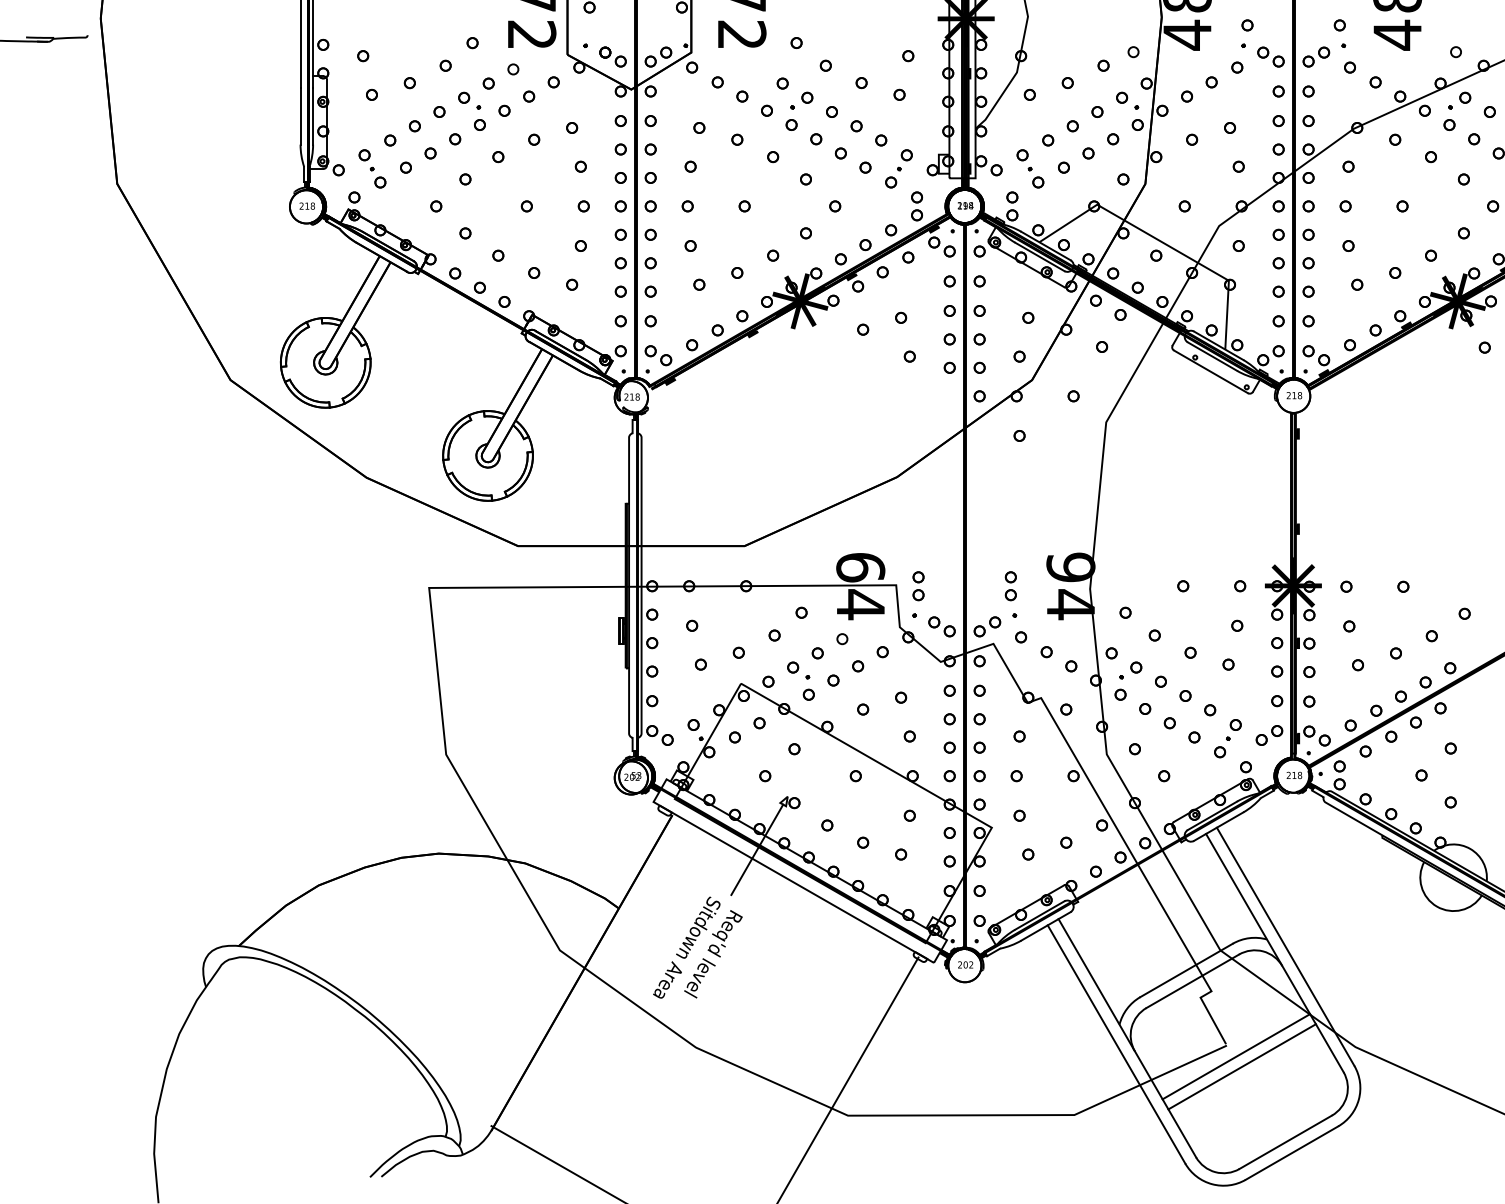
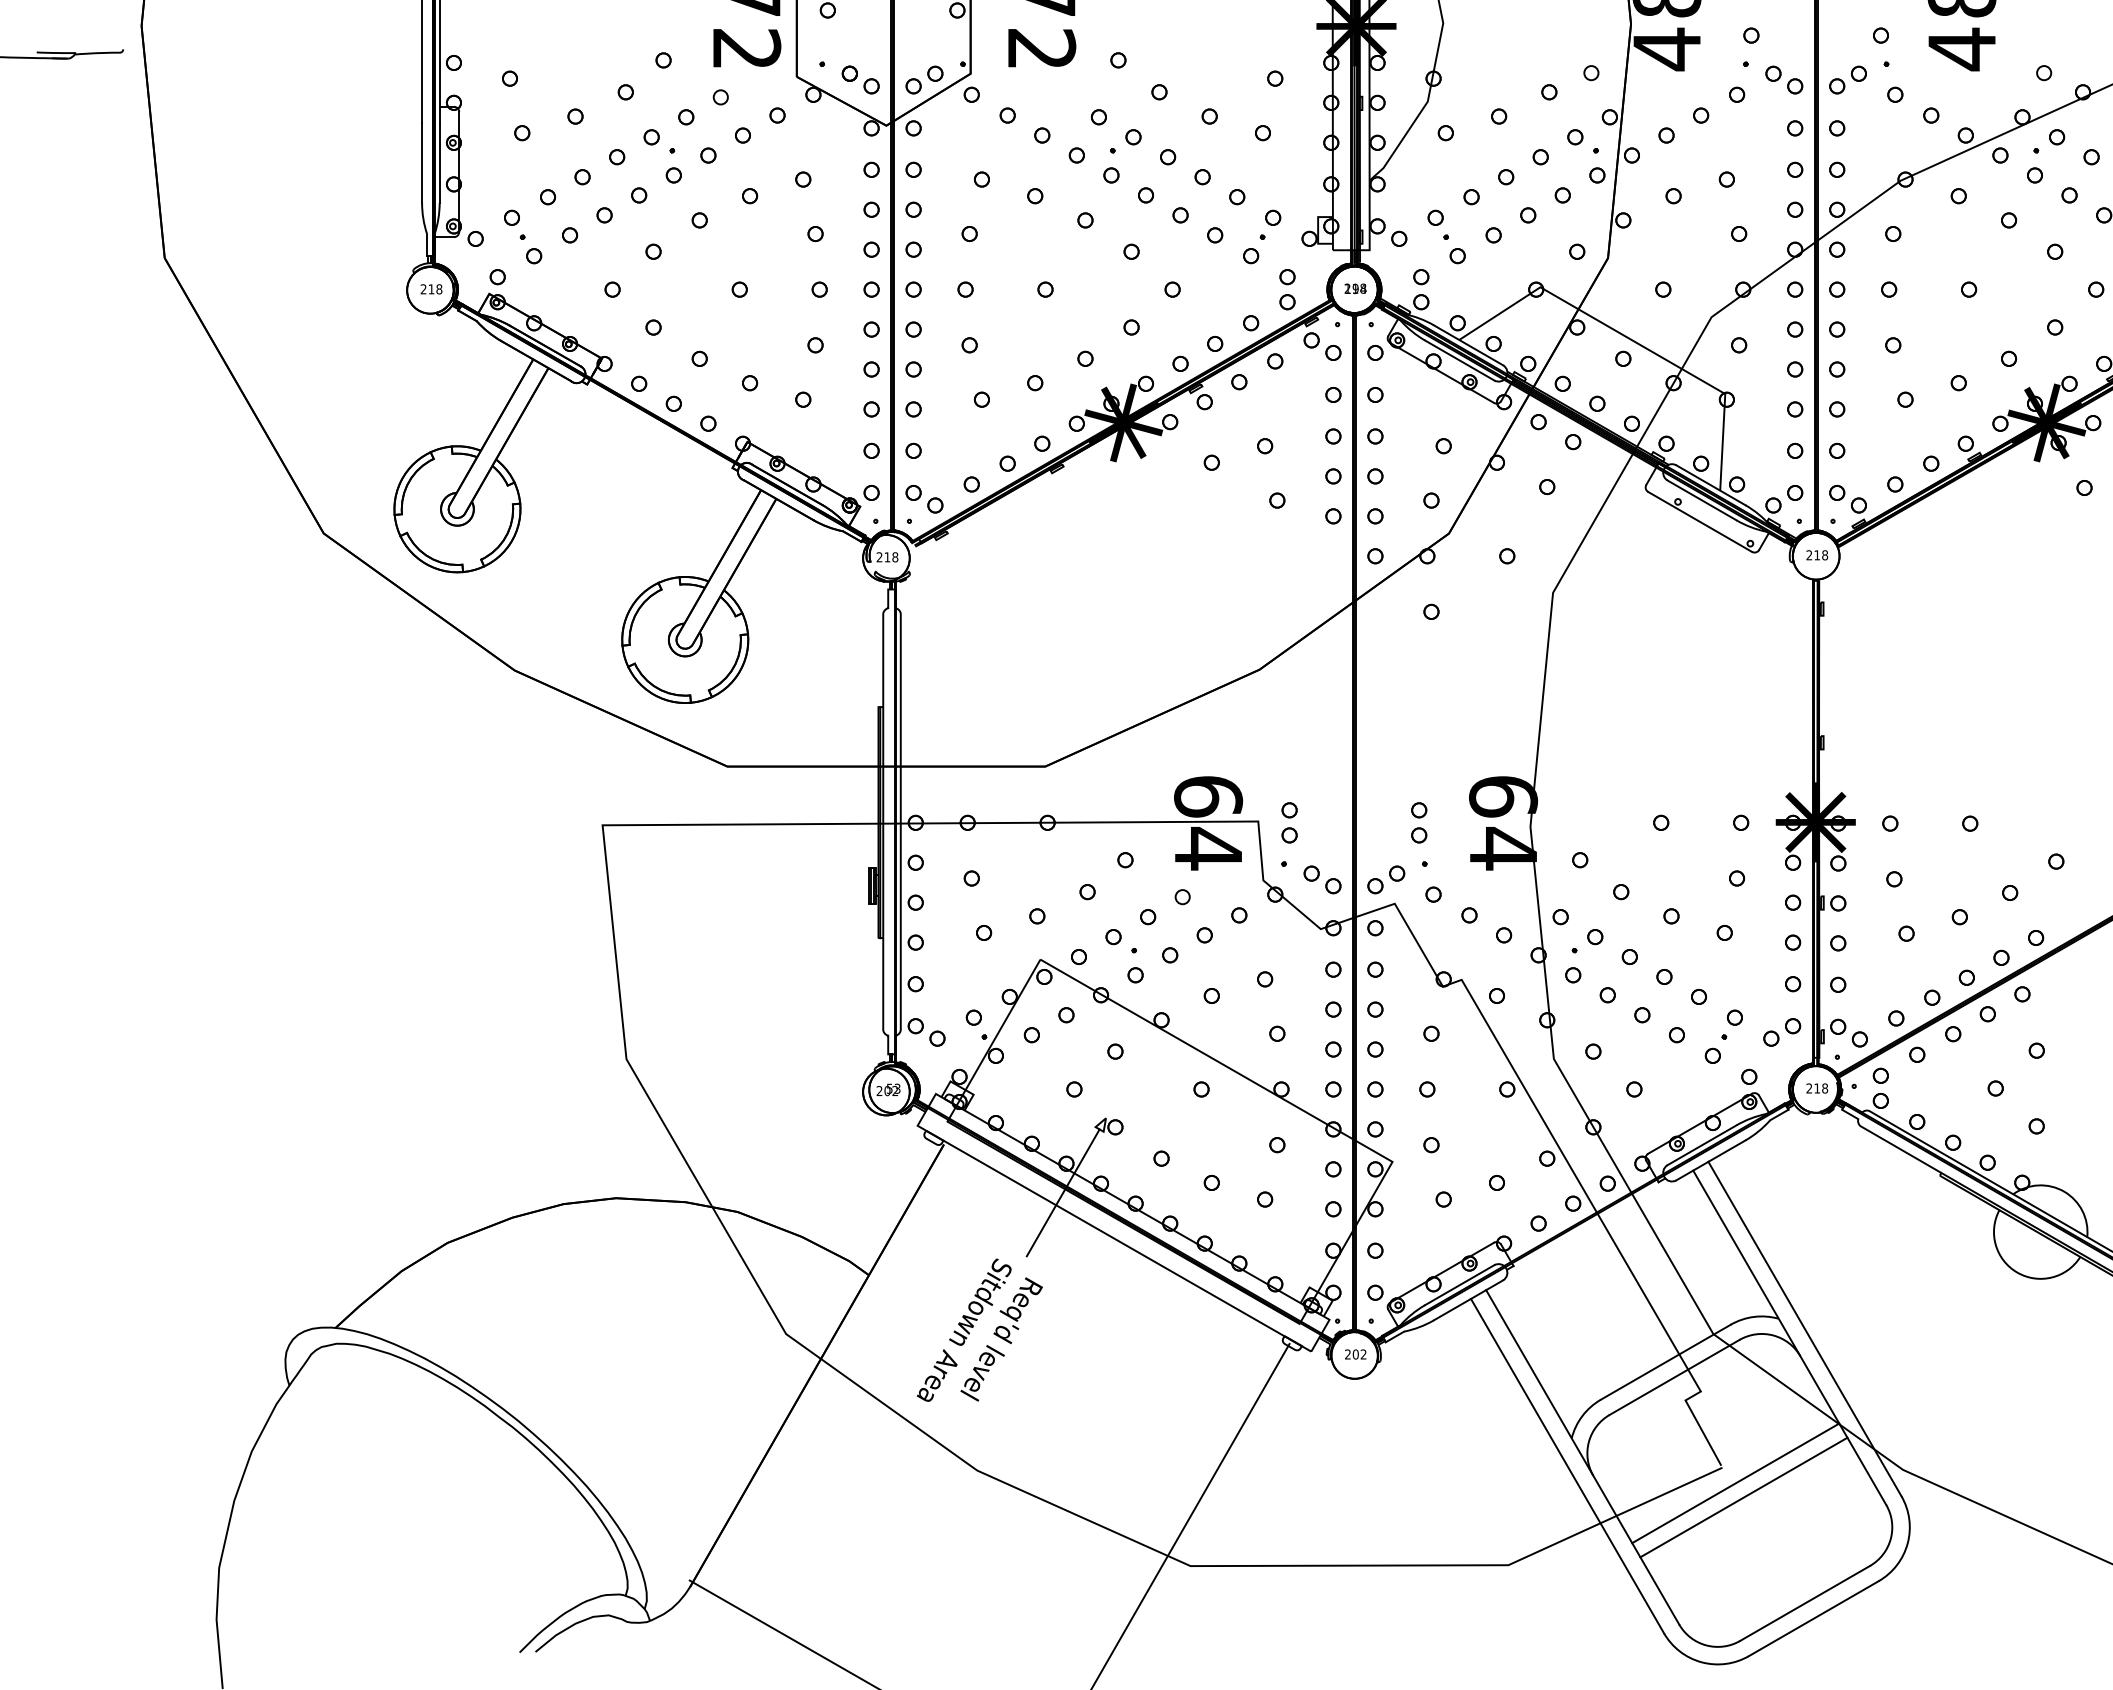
text: (1070, 567) -> (1502, 796), 94 -> 64

